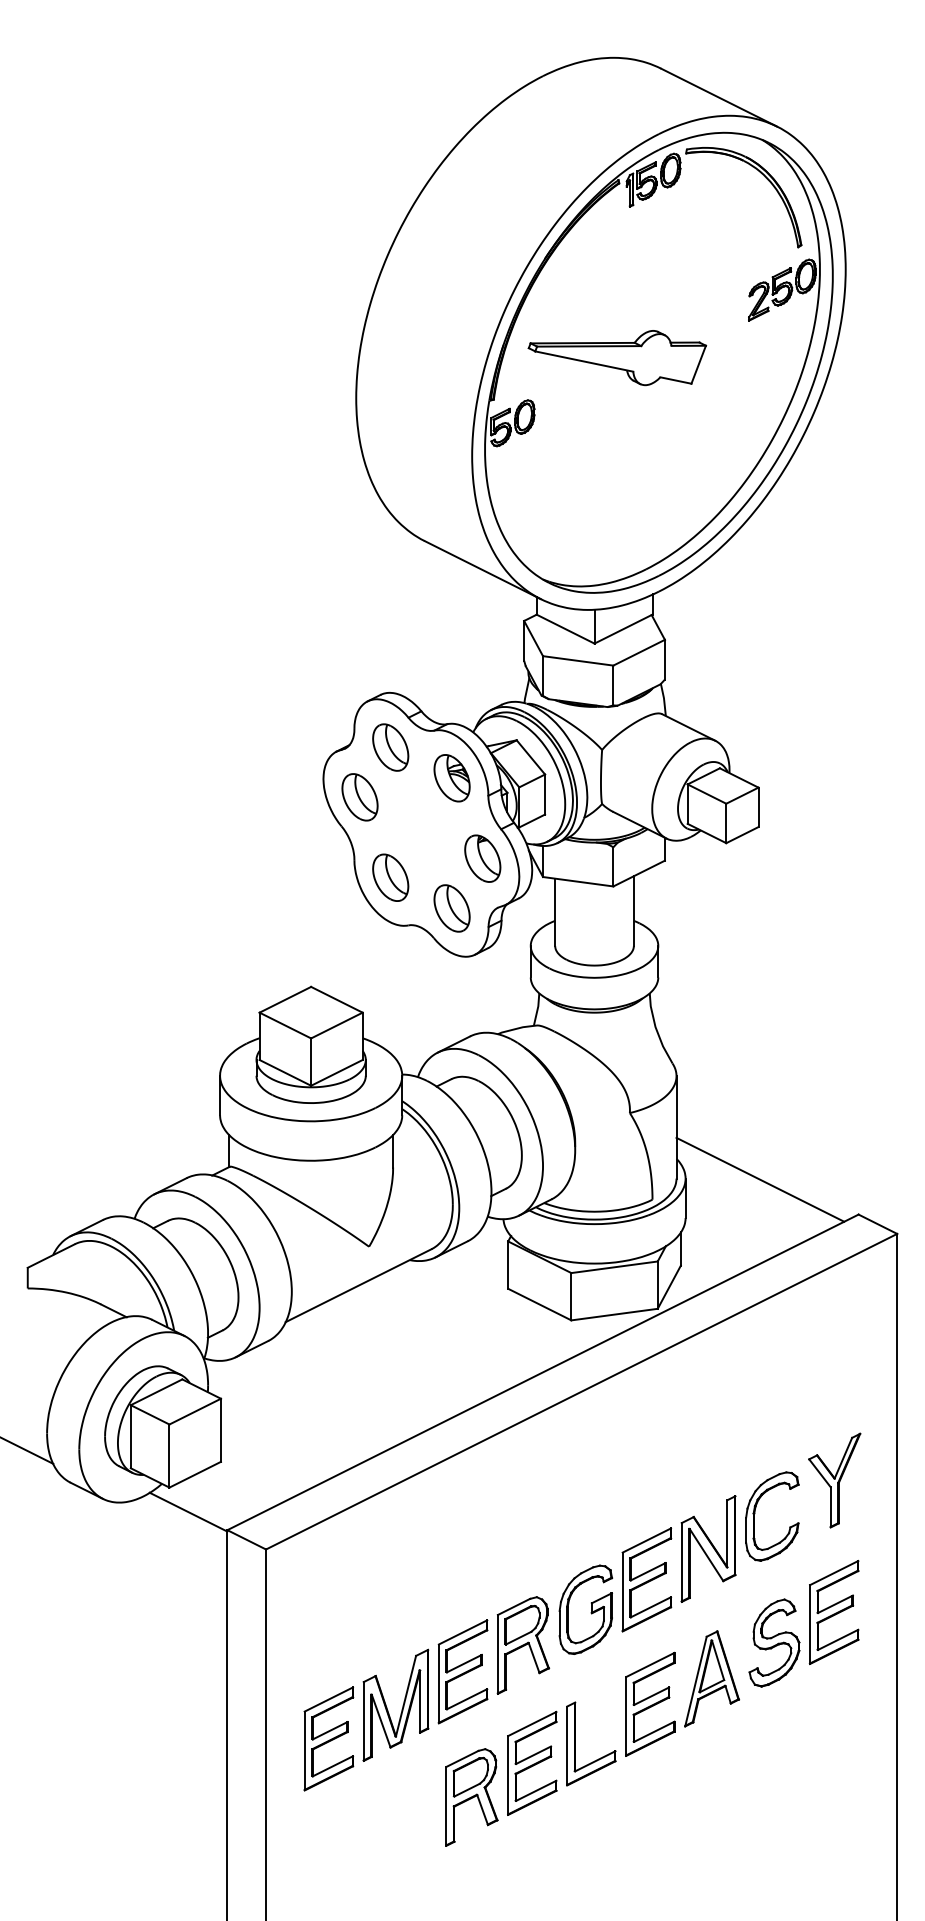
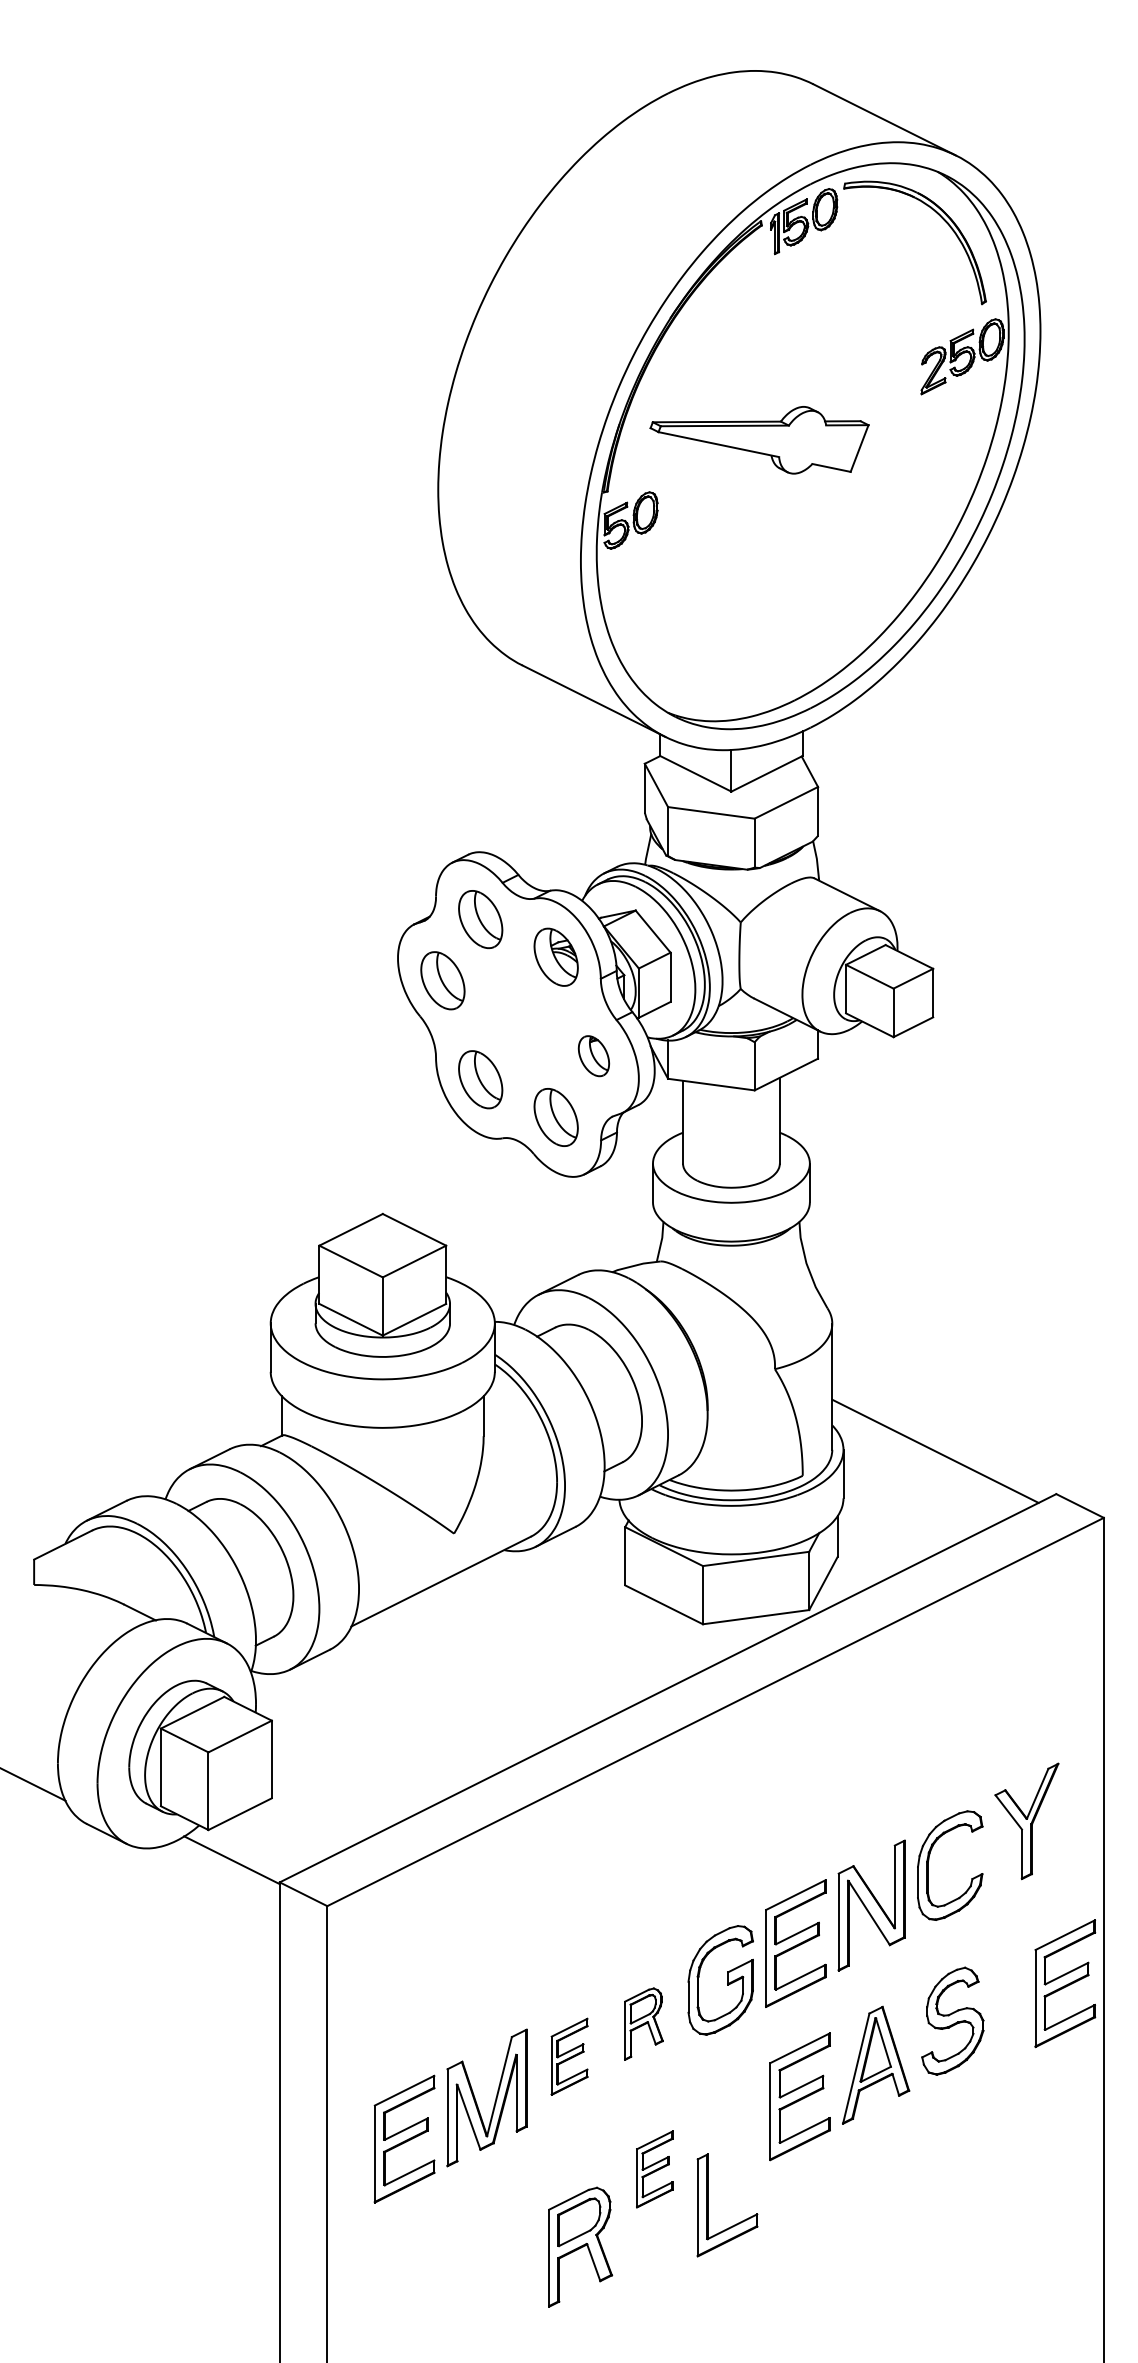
part: (482, 858) -> (593, 1055), size x0.7
part: (834, 1612) -> (1065, 1983), moved
part: (523, 1644) -> (643, 2023), size x0.6
part: (462, 1671) -> (569, 2056), size x0.6
part: (575, 1744) -> (708, 2205), moved
part: (531, 1763) -> (654, 2169), size x0.6
part: (471, 1796) -> (580, 2246), moved

